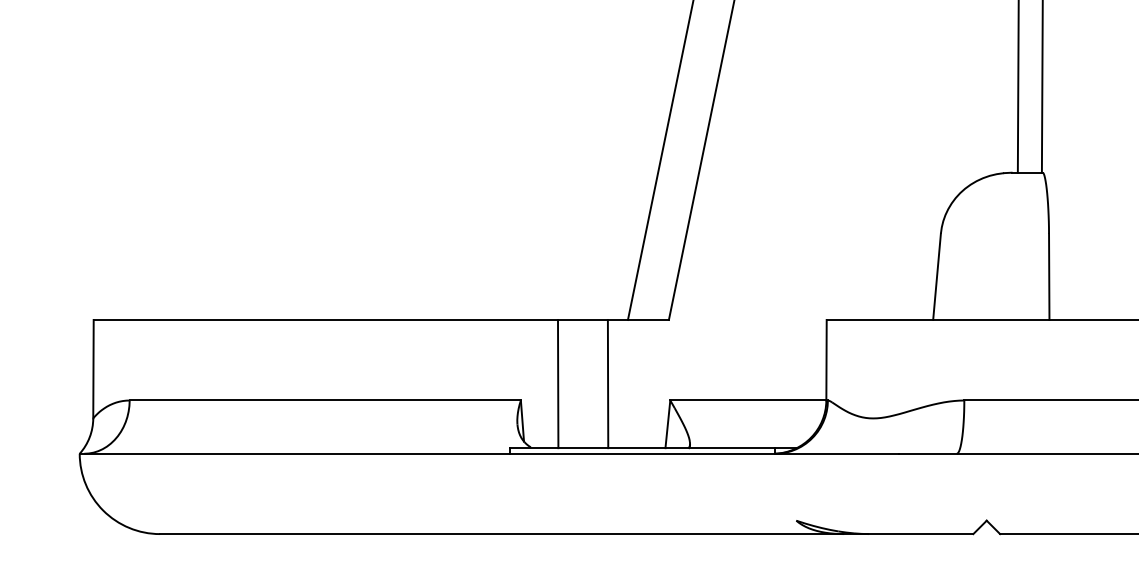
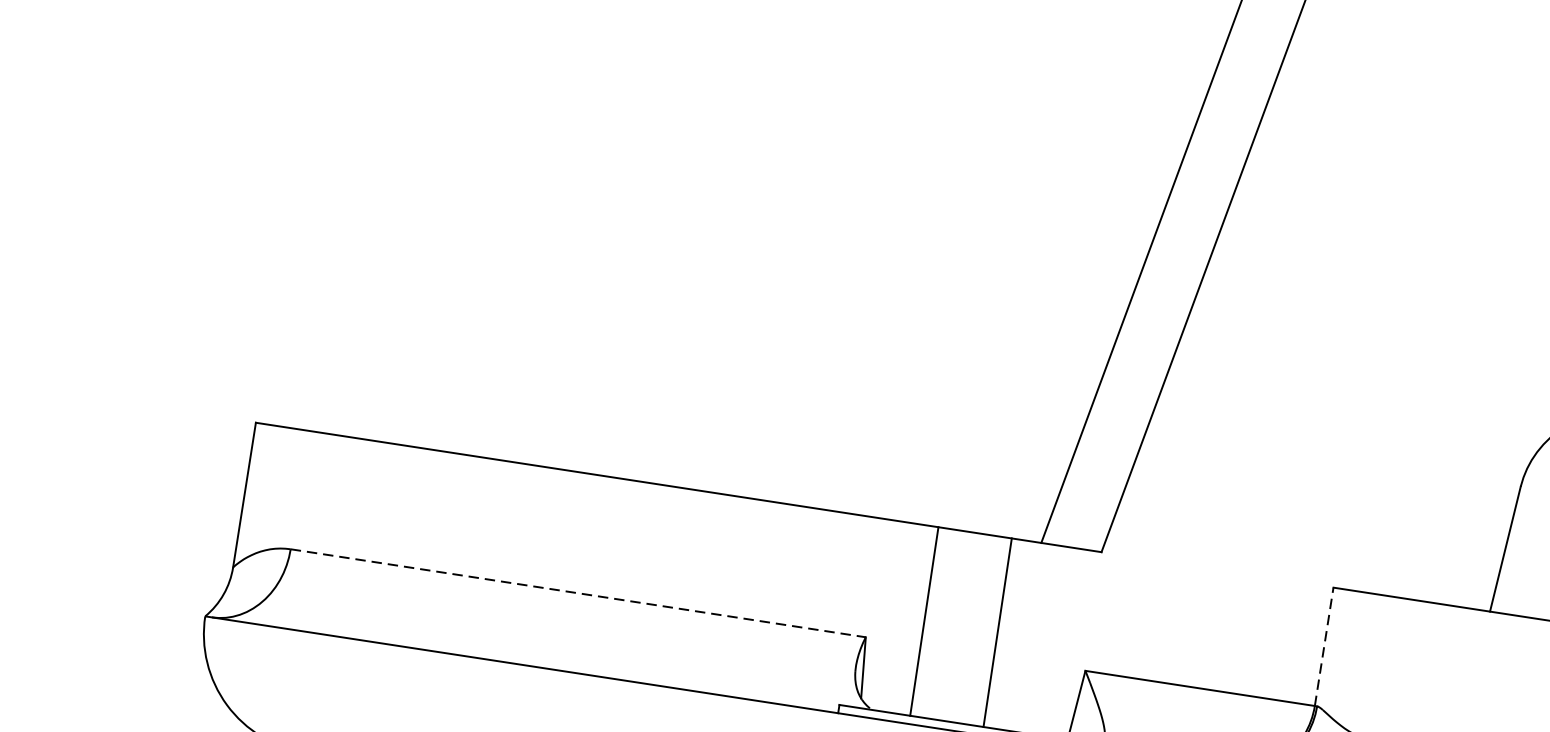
line: (826, 359) -> (1324, 645), solid -> dashed
line: (325, 400) -> (578, 593), solid -> dashed

